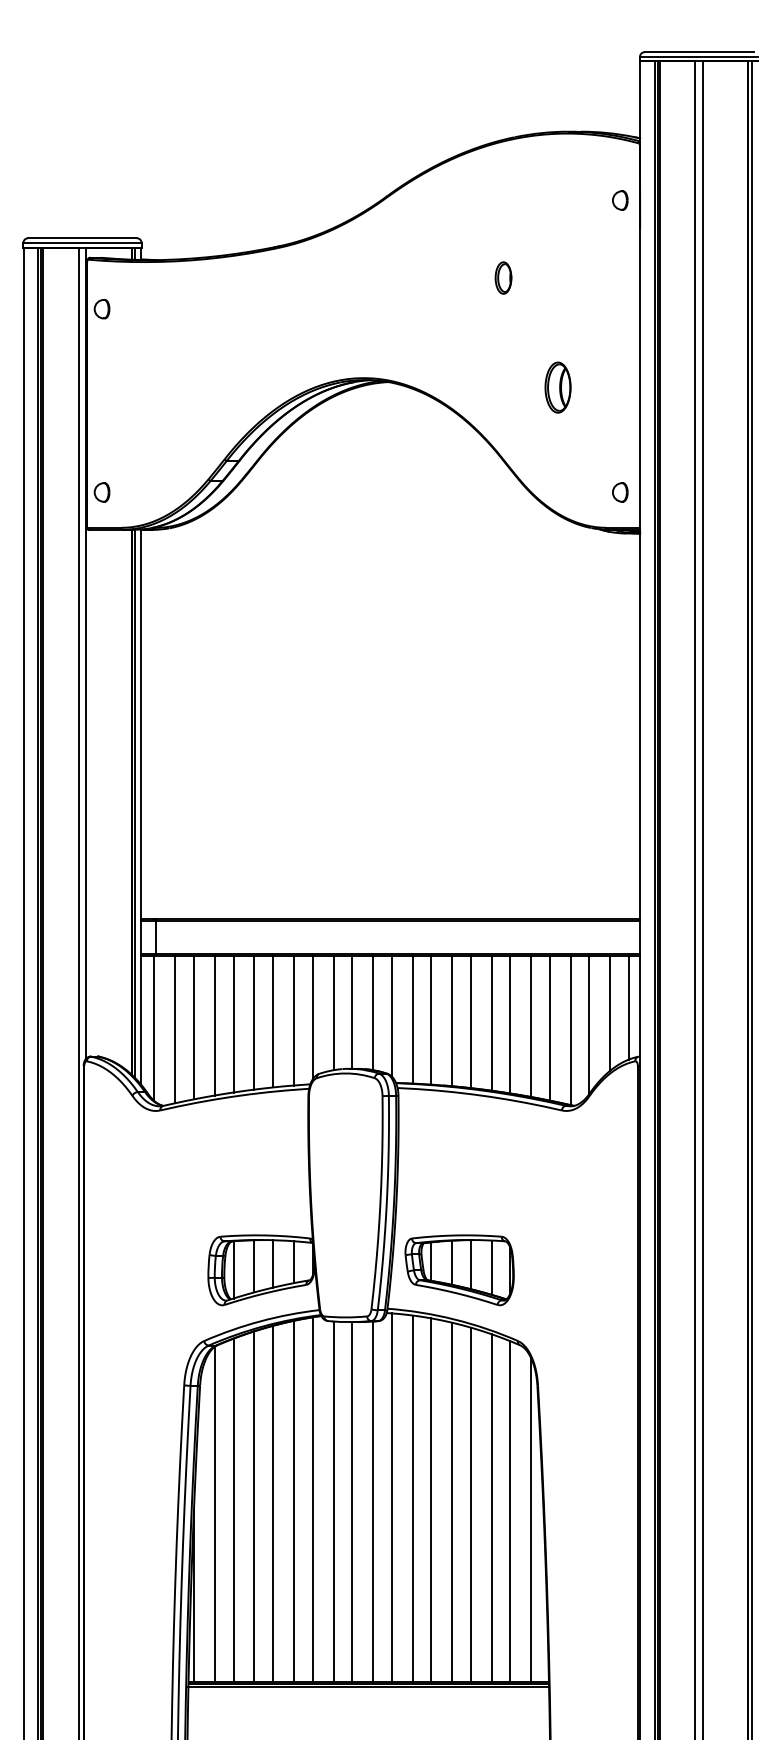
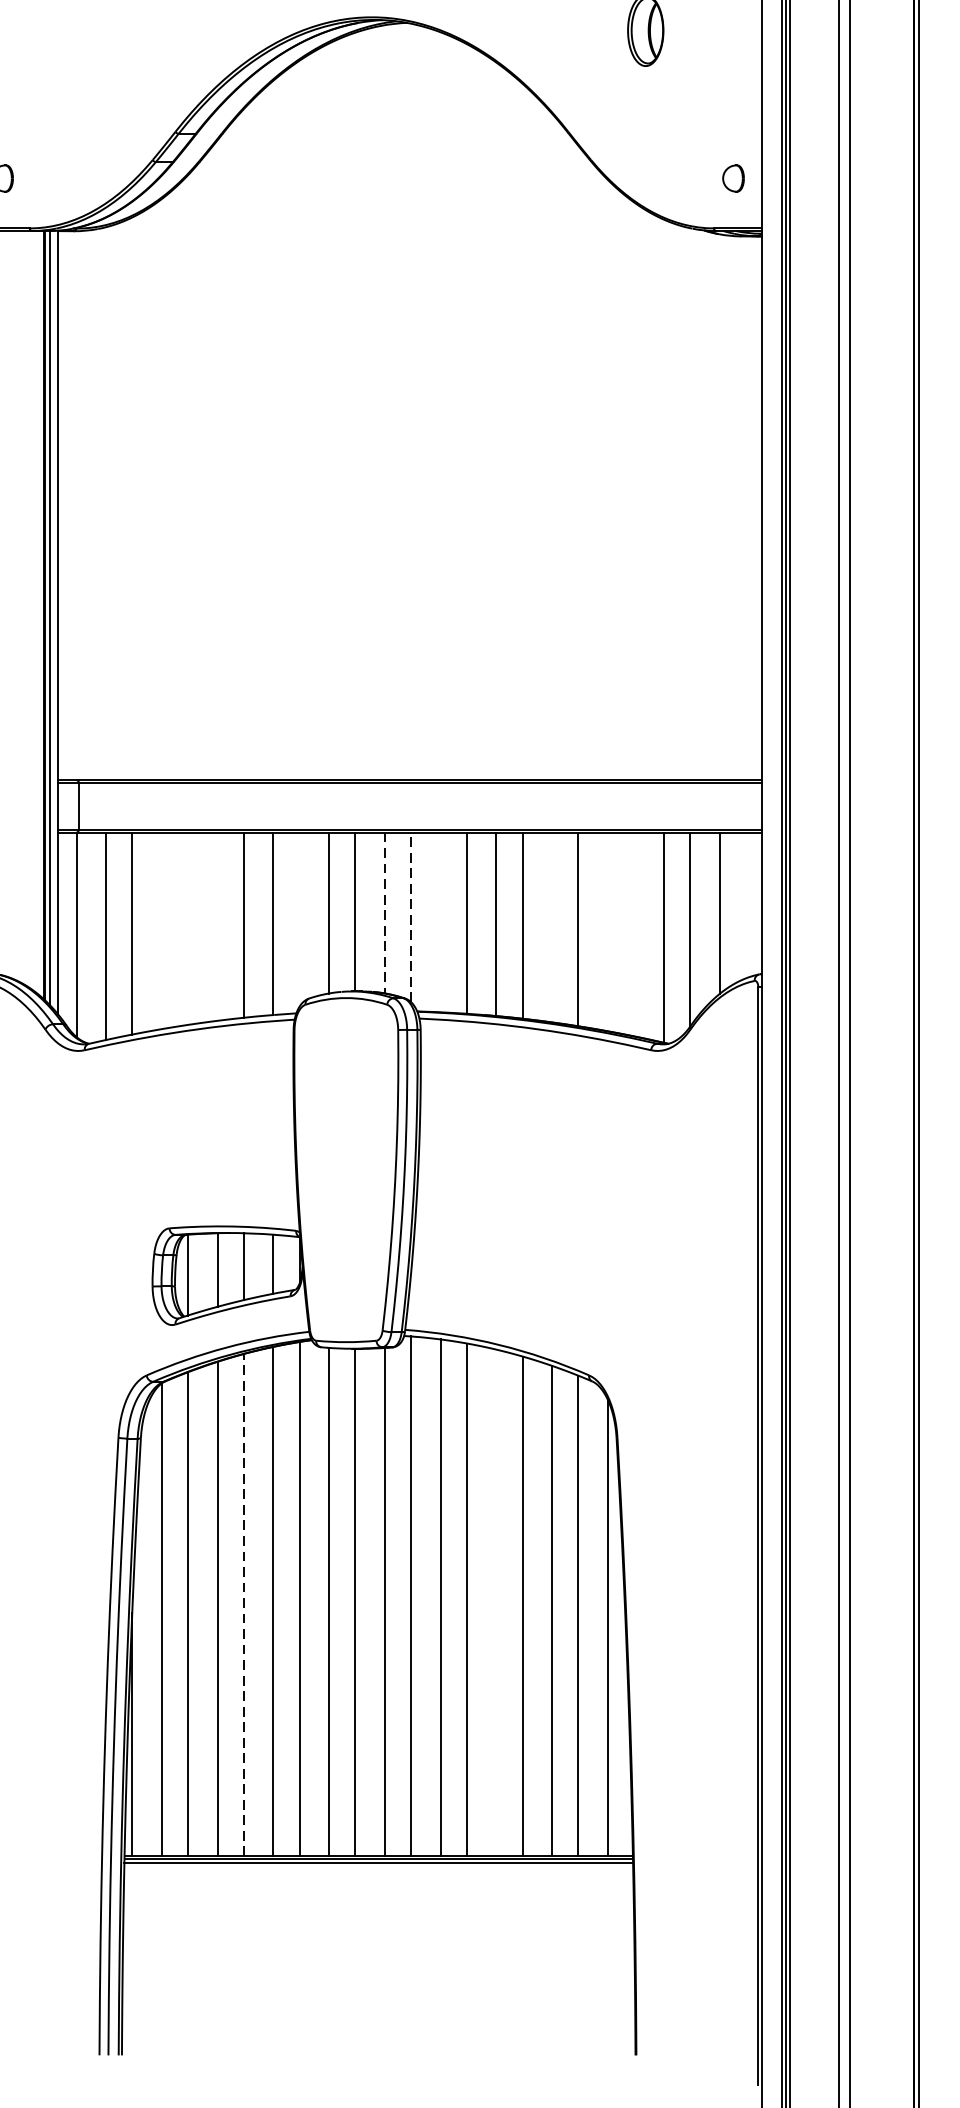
line: (628, 1007) -> (745, 905), removed
line: (373, 1013) -> (385, 913), solid -> dashed
line: (391, 1015) -> (410, 916), solid -> dashed
line: (312, 1017) -> (299, 919), removed
line: (412, 1019) -> (440, 921), removed
line: (254, 1022) -> (217, 926), removed
line: (491, 1023) -> (551, 927), removed
line: (233, 1024) -> (187, 928), removed
line: (214, 1025) -> (161, 930), removed
line: (531, 1026) -> (608, 931), removed
line: (549, 1028) -> (633, 934), removed
part: (459, 1270) -> (506, 1275), removed
line: (452, 1501) -> (496, 1601), removed
line: (273, 1503) -> (244, 1604), solid -> dashed

